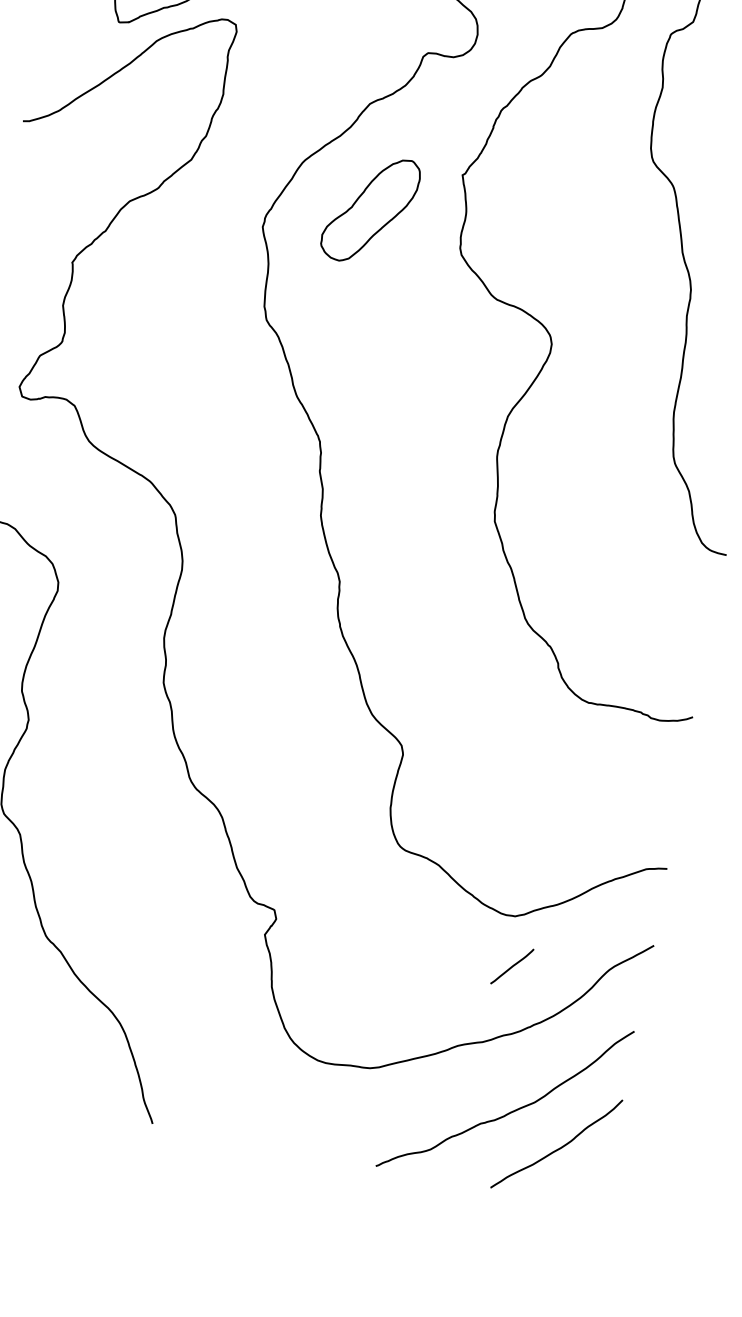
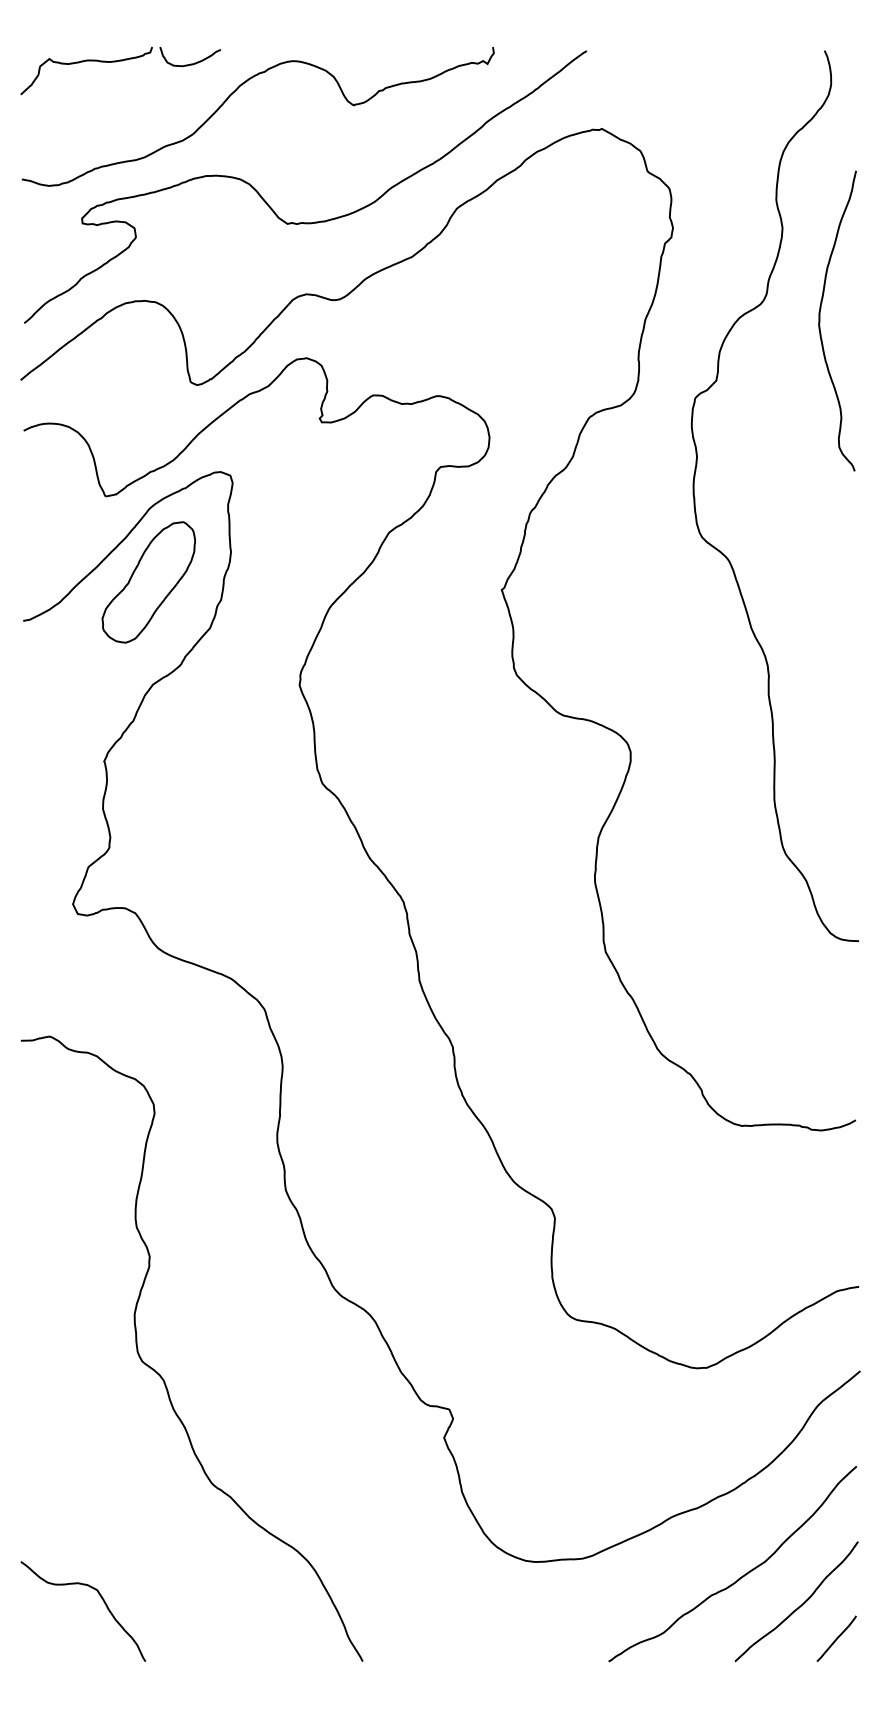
part: (370, 209) -> (148, 582), moved
line: (512, 966) -> (836, 1638), moved

